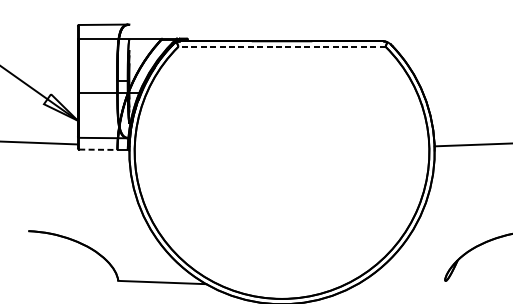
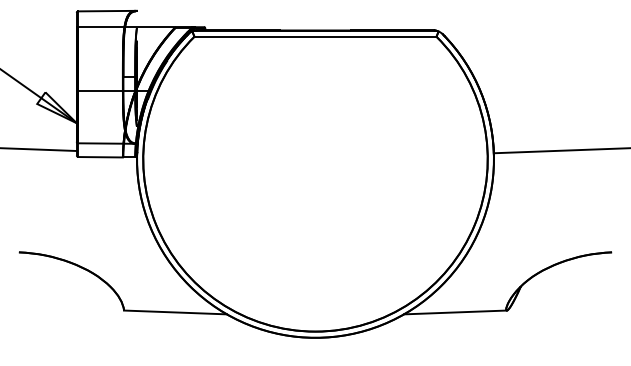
line: (282, 46) -> (315, 36), dashed -> solid
line: (98, 149) -> (101, 157), dashed -> solid
line: (400, 282) -> (454, 312), added

